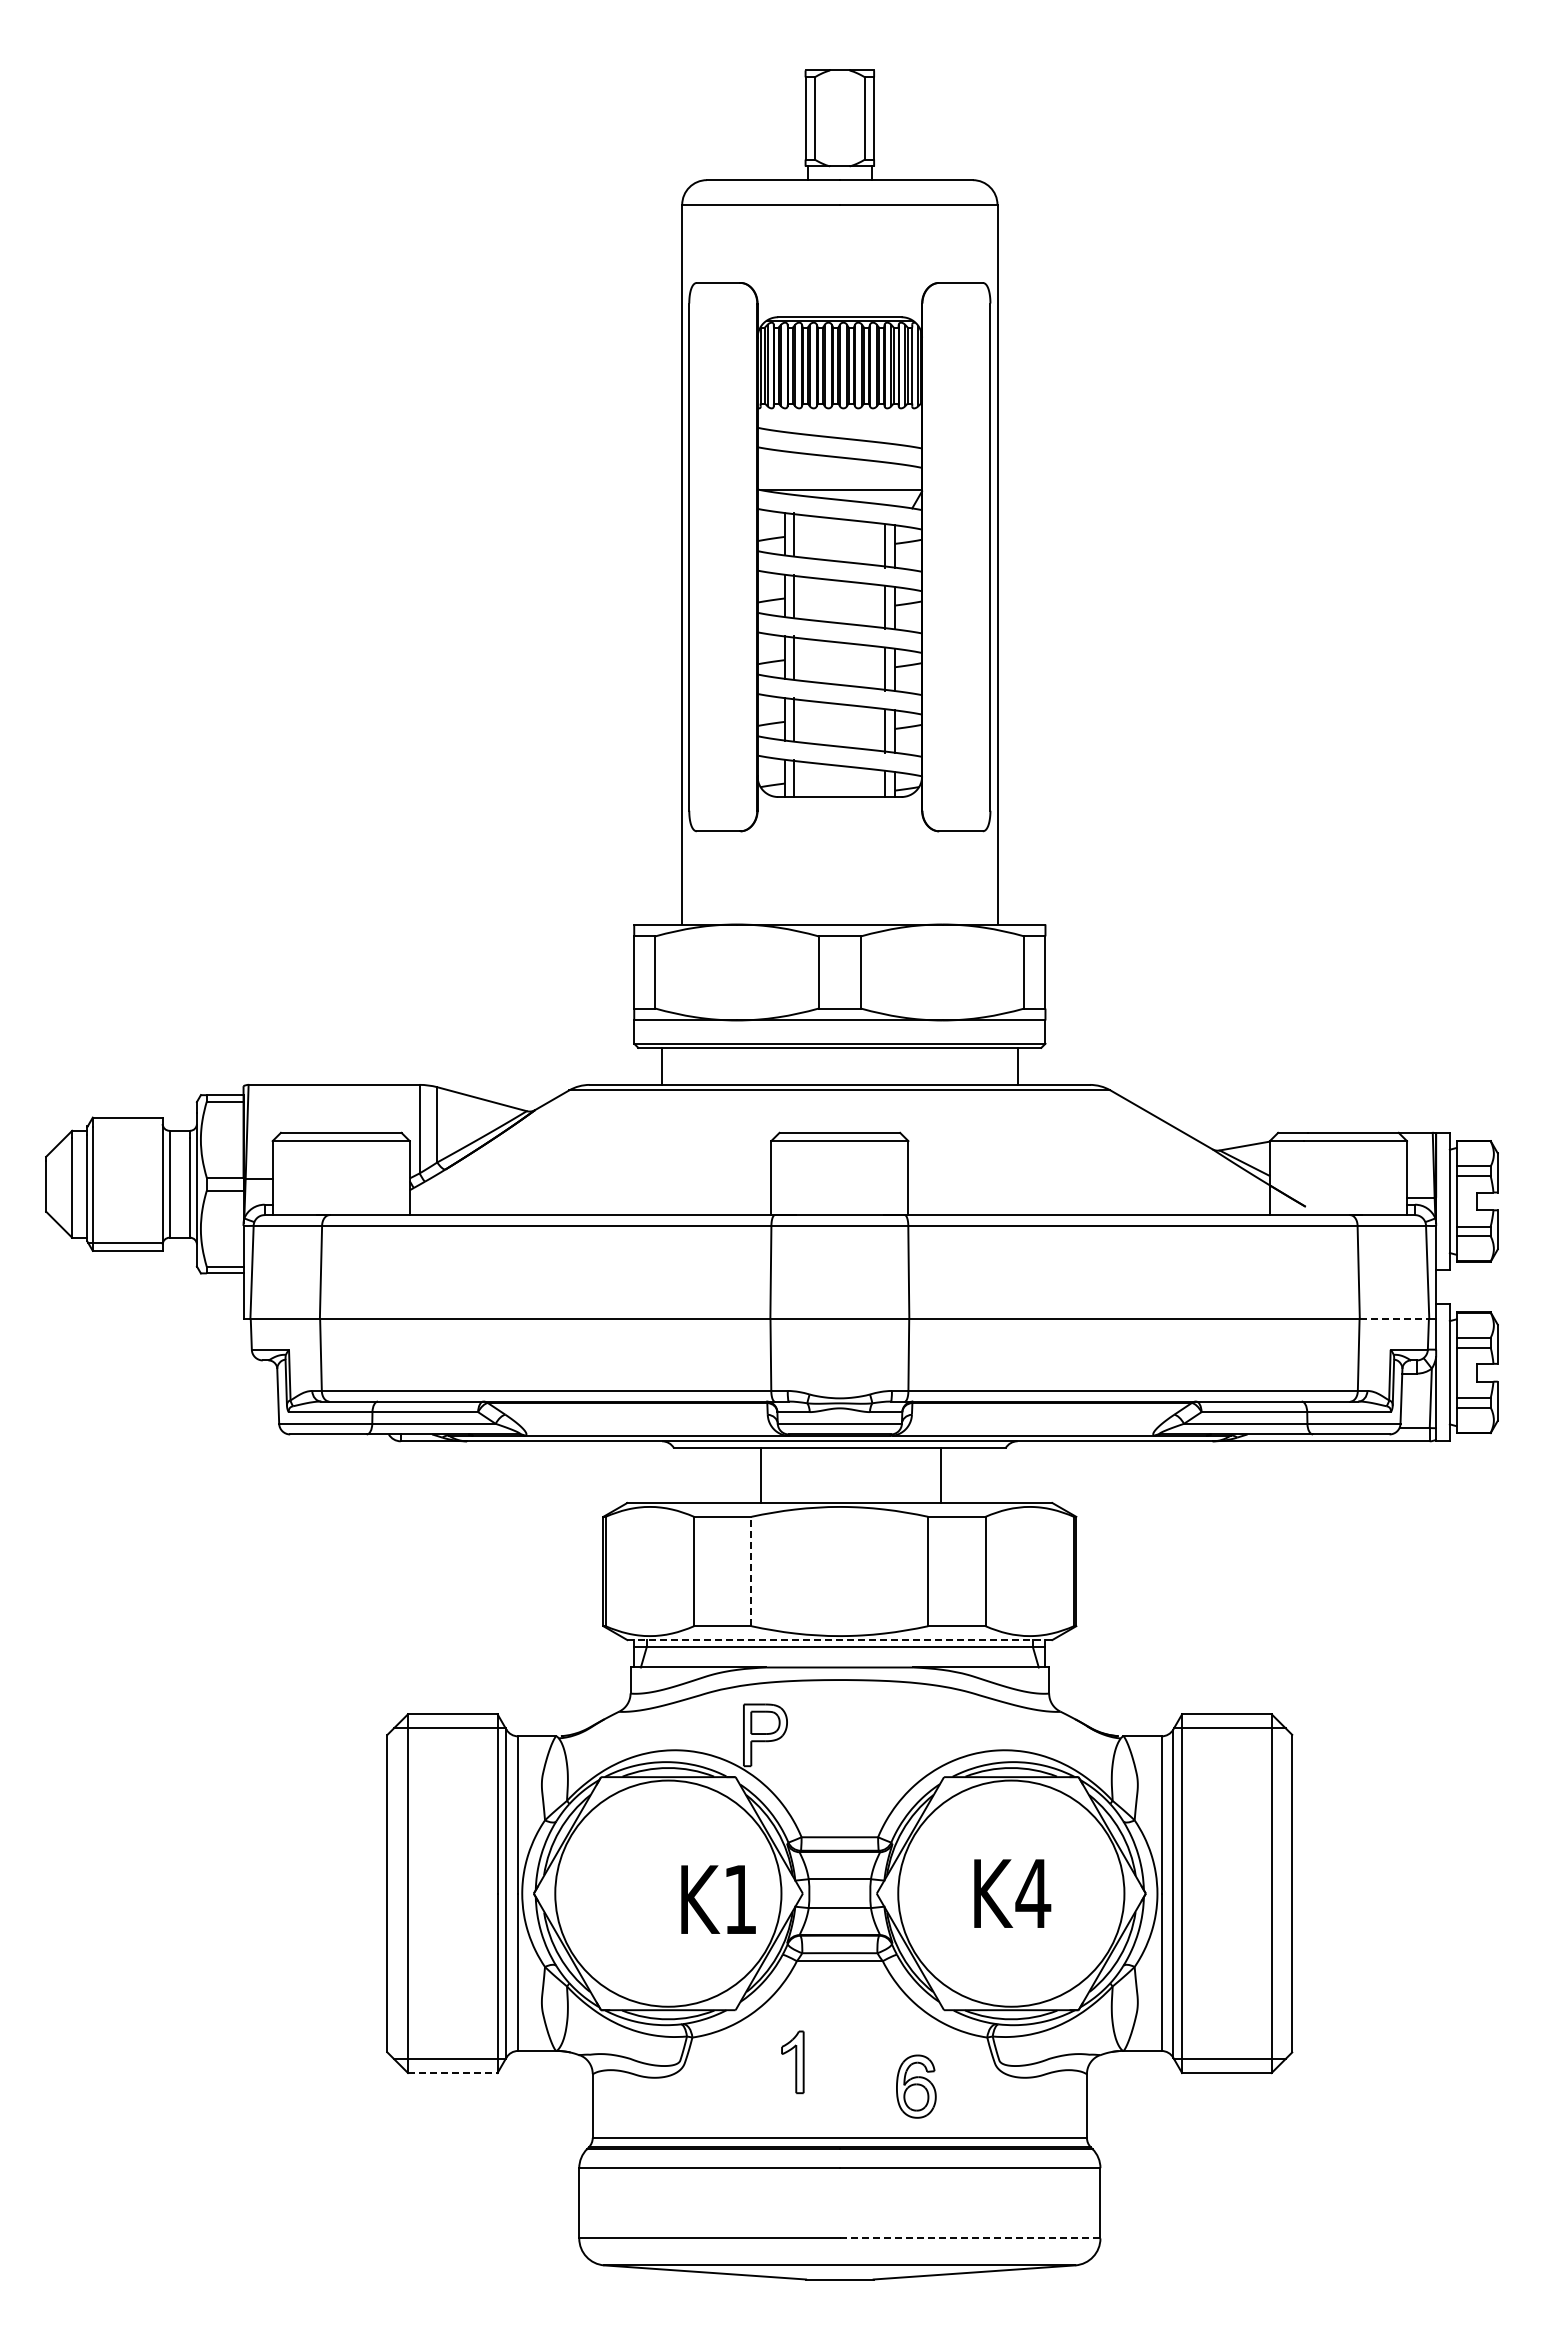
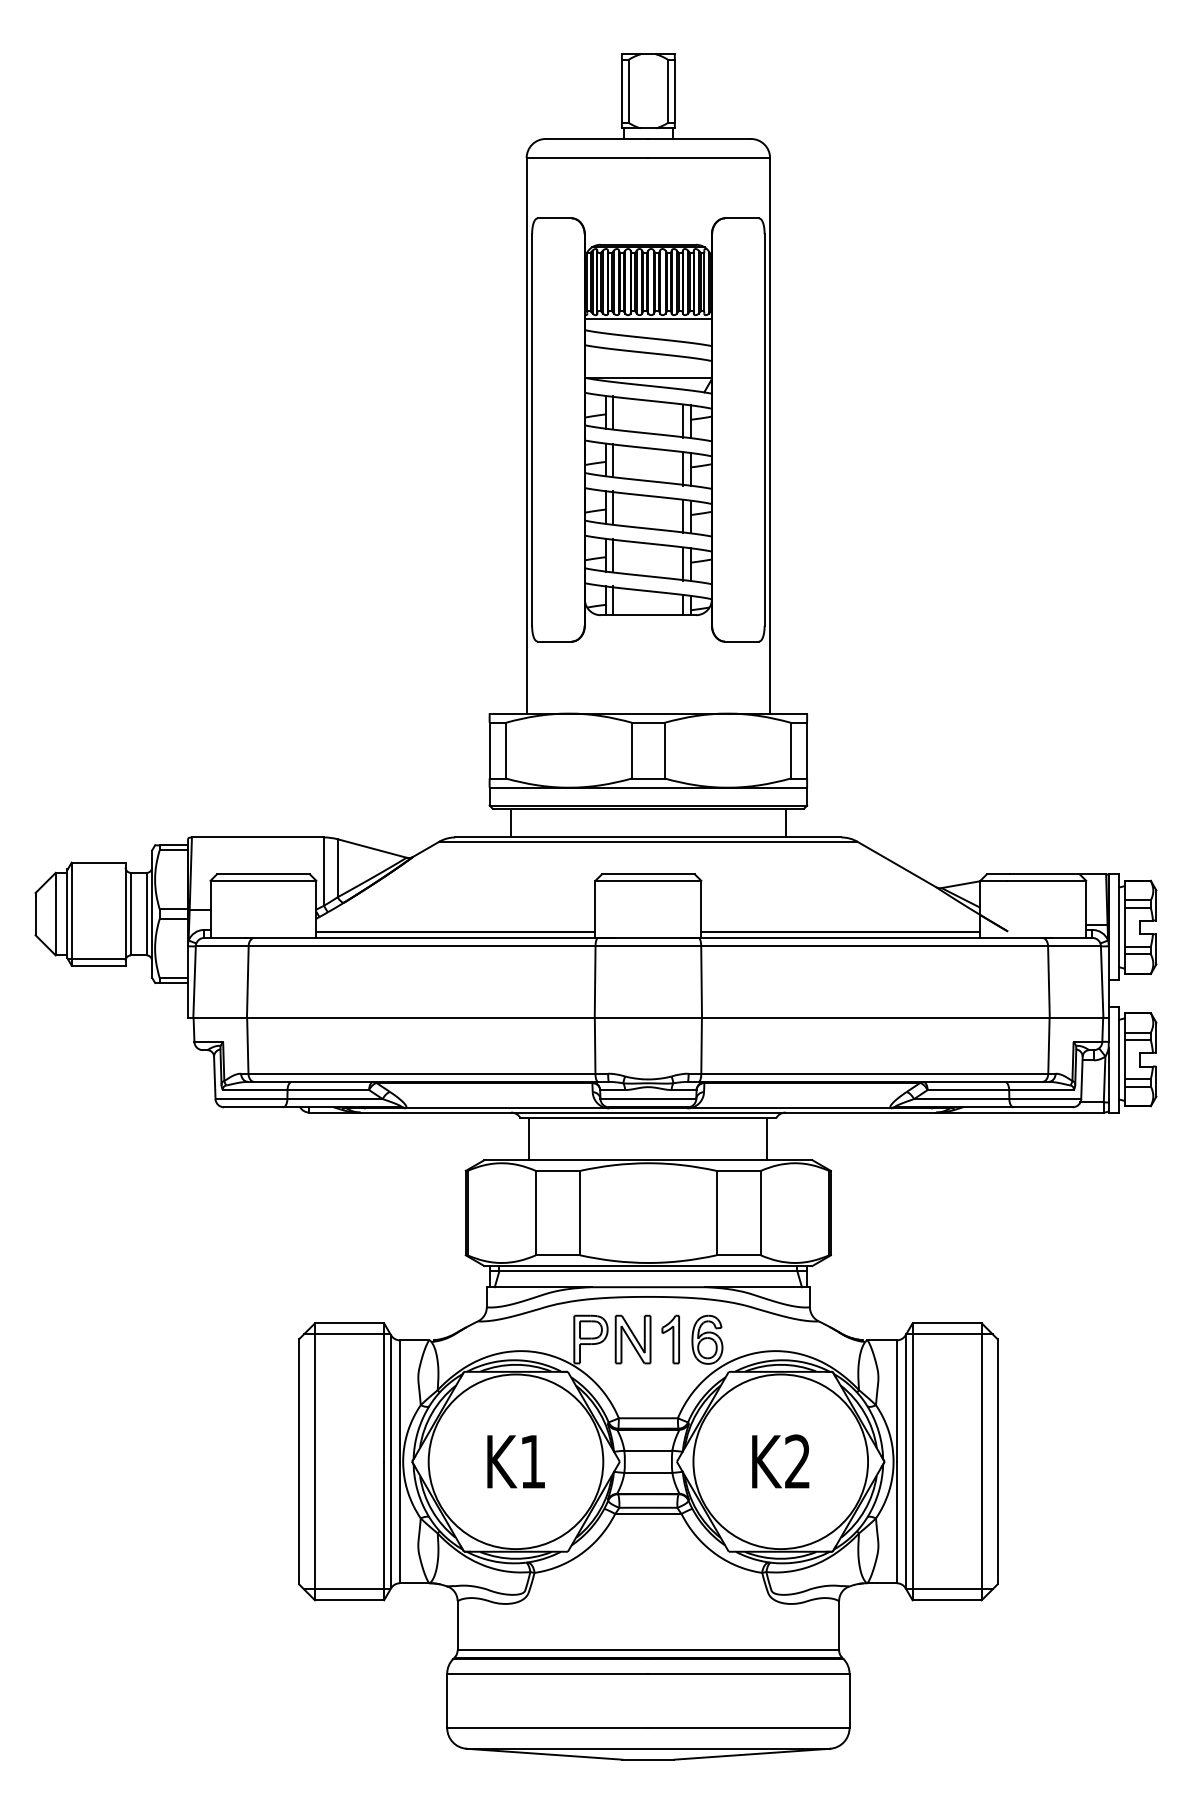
line: (839, 413) -> (648, 319), added
line: (590, 1207) -> (455, 932), added
line: (1088, 1207) -> (840, 932), added
line: (1394, 1319) -> (1076, 1018), dashed -> solid
line: (760, 1475) -> (529, 1138), moved
line: (941, 1475) -> (767, 1138), moved
line: (751, 1571) -> (580, 1213), dashed -> solid
line: (840, 1640) -> (648, 1266), dashed -> solid
part: (819, 1735) -> (632, 1339), added
text: (1033, 1892) -> (797, 1460), K4 -> K2
text: (718, 1899) -> (516, 1461), moved
part: (792, 2062) -> (670, 1339), moved
line: (452, 2073) -> (349, 1600), dashed -> solid
part: (916, 2086) -> (707, 1339), moved
line: (969, 2238) -> (748, 1728), dashed -> solid

